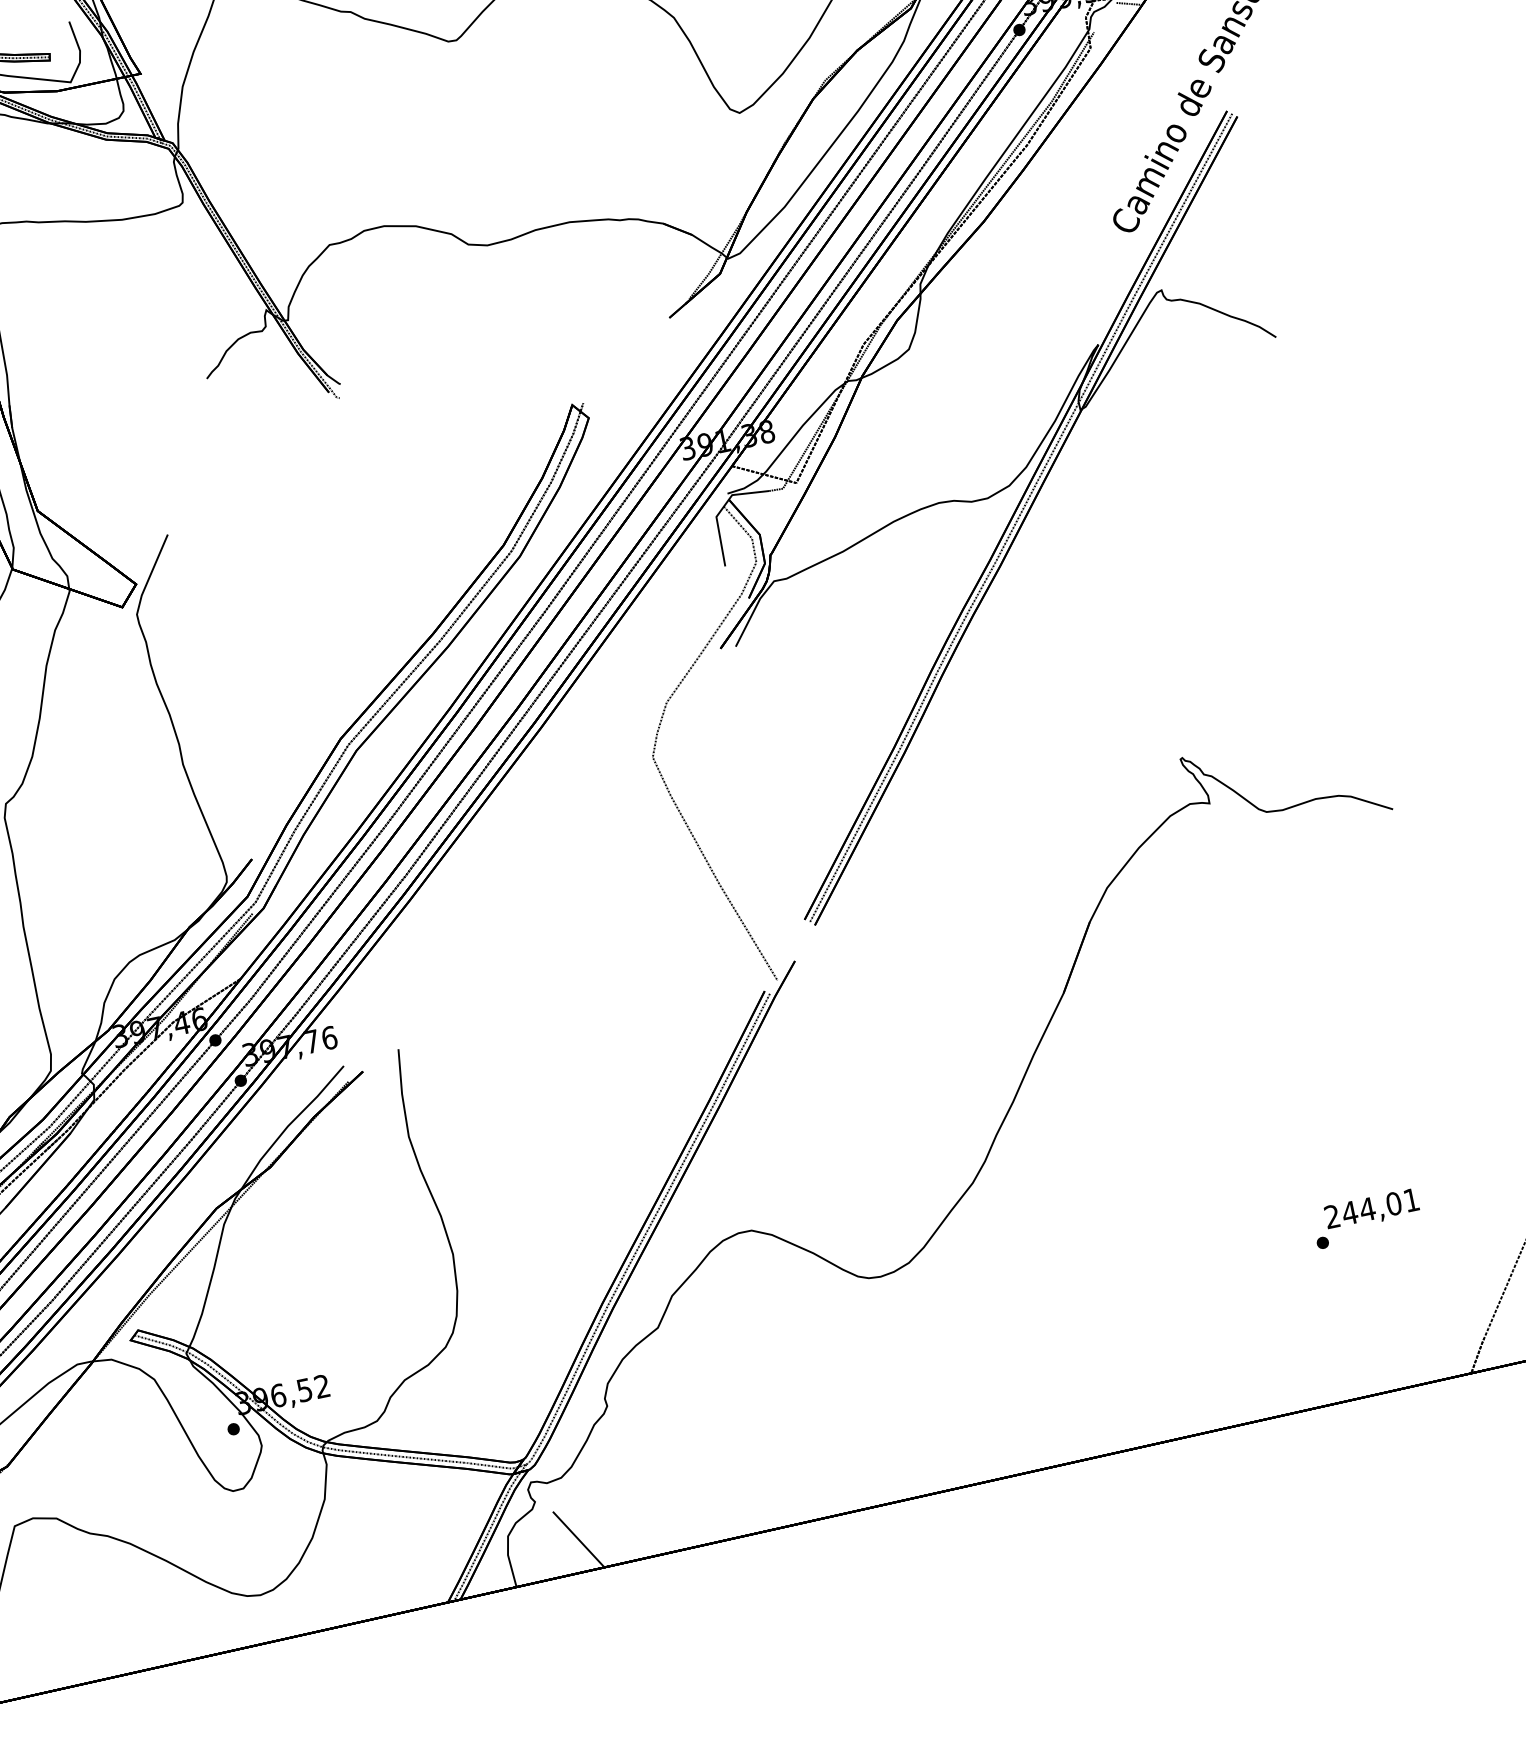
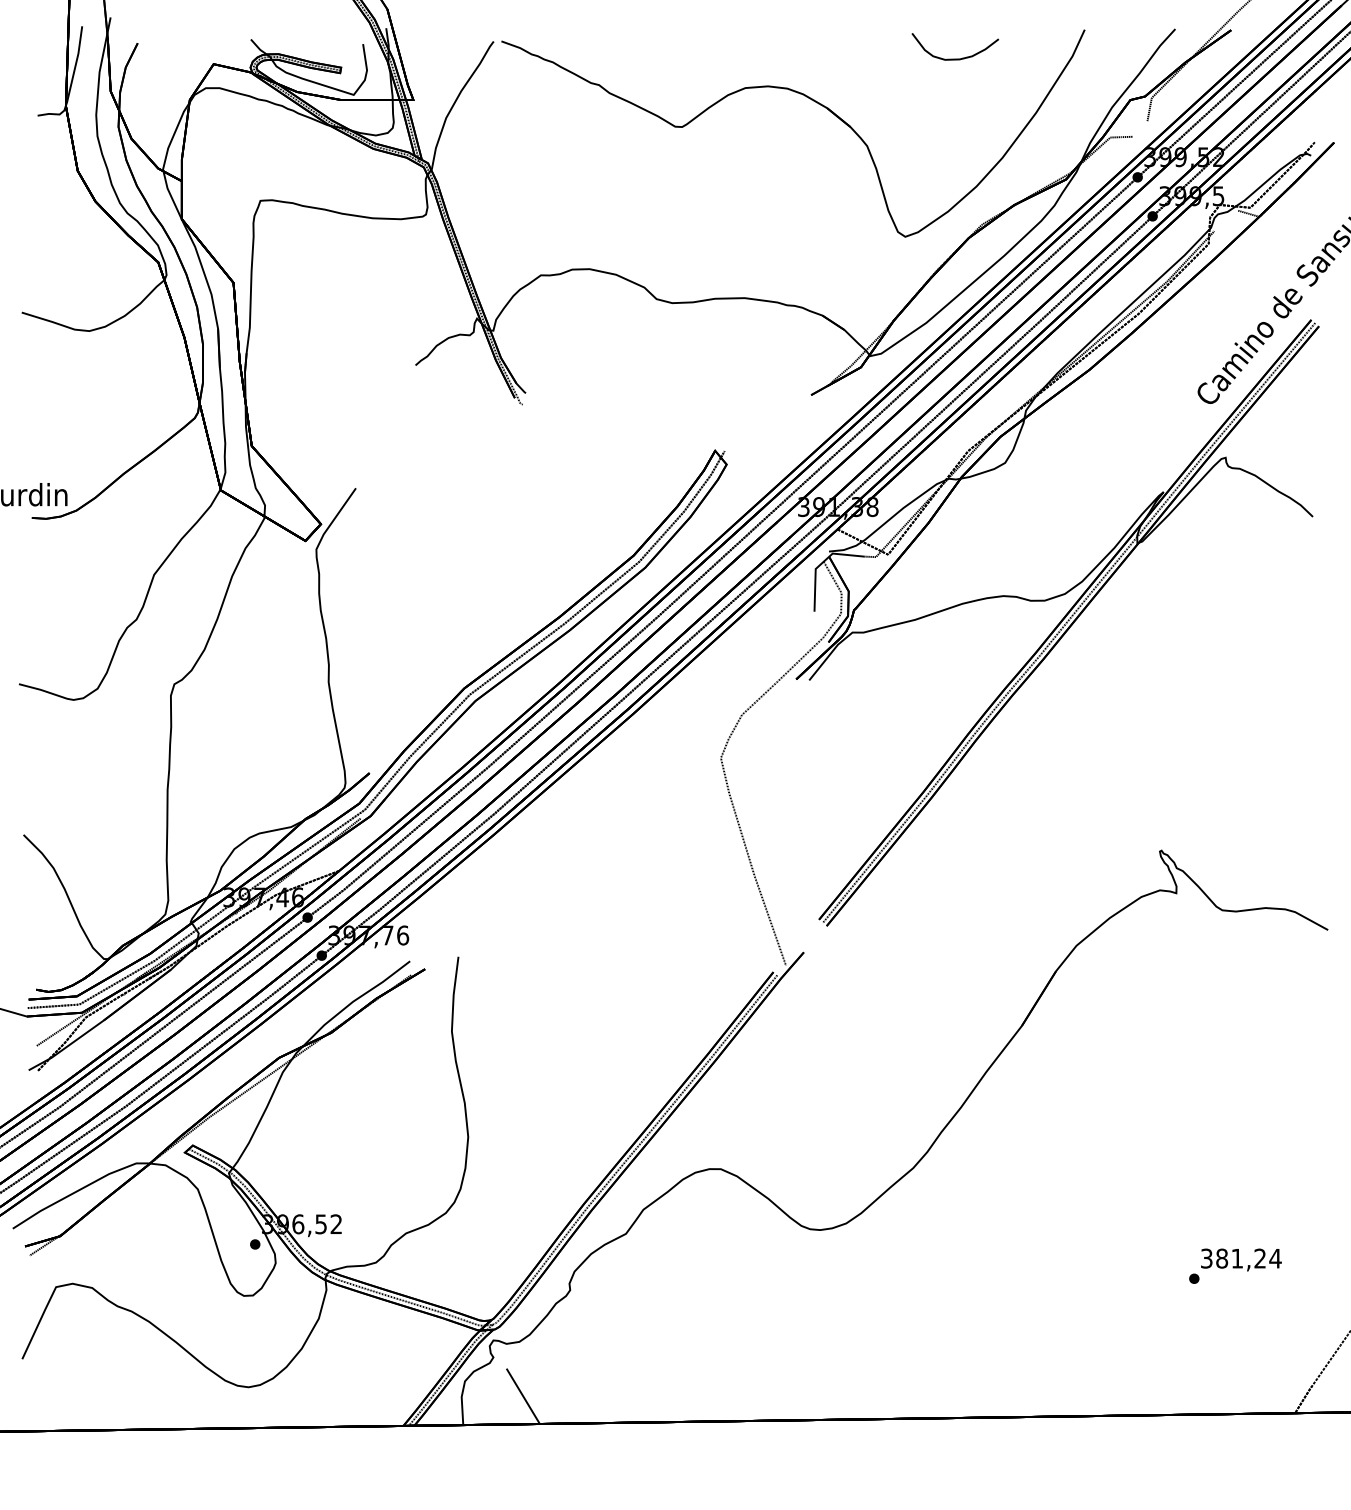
text: (1372, 1208) -> (1241, 1258), 244,01 -> 381,24

